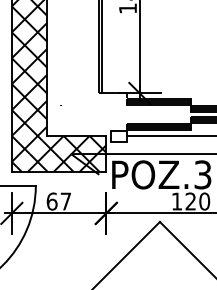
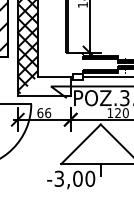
hatch: (61, 154) -> (45, 86), removed
text: (66, 202) -> (48, 113), 67 -> 66

